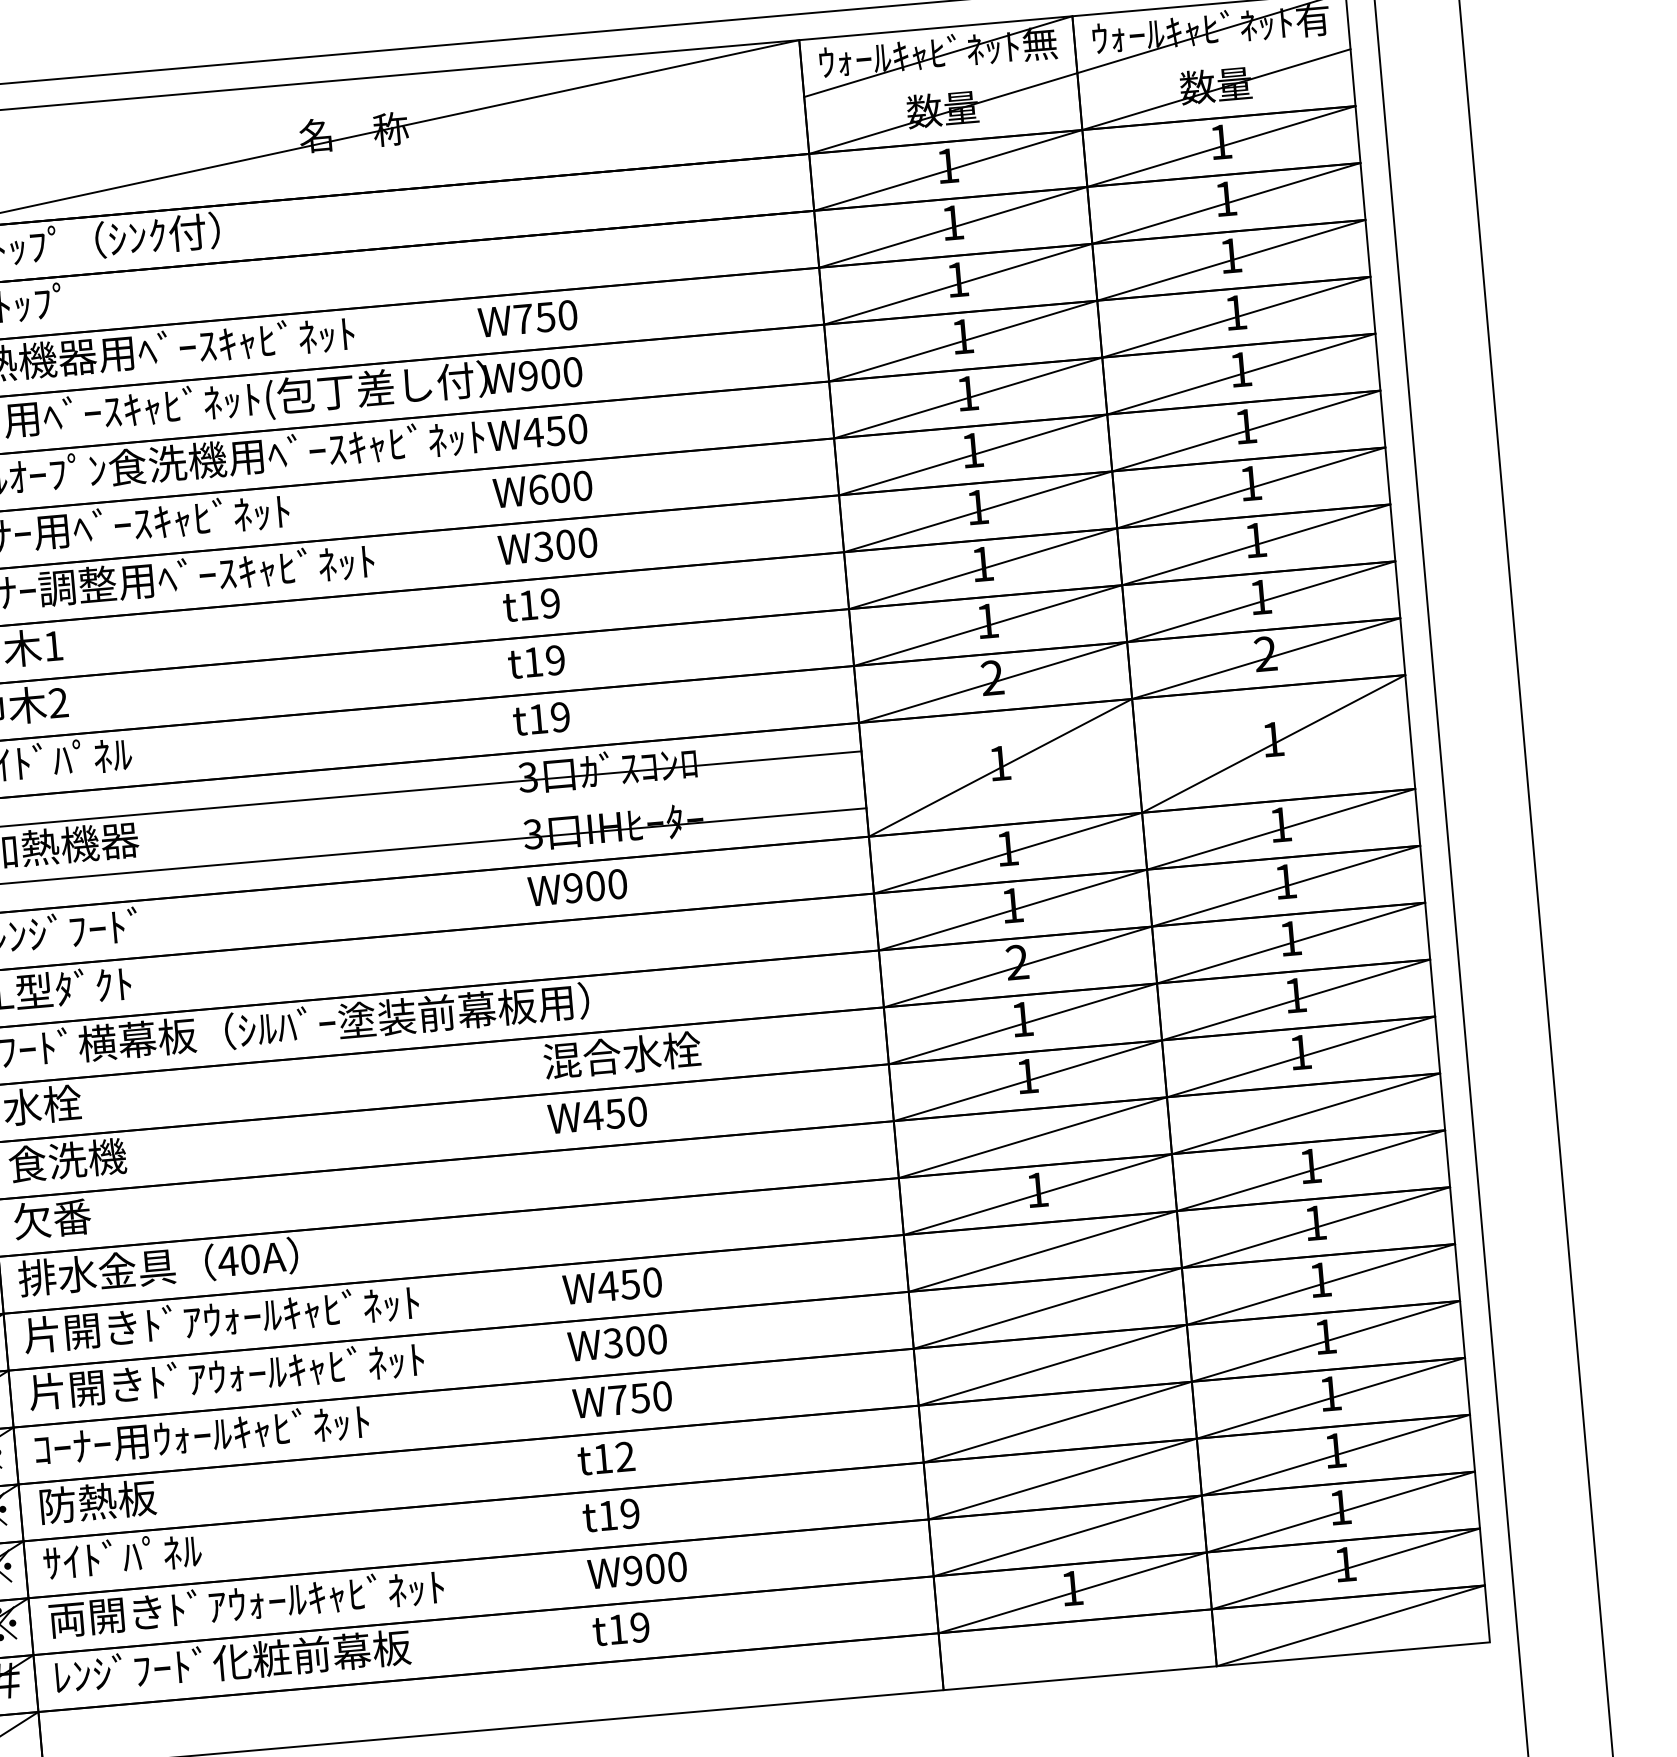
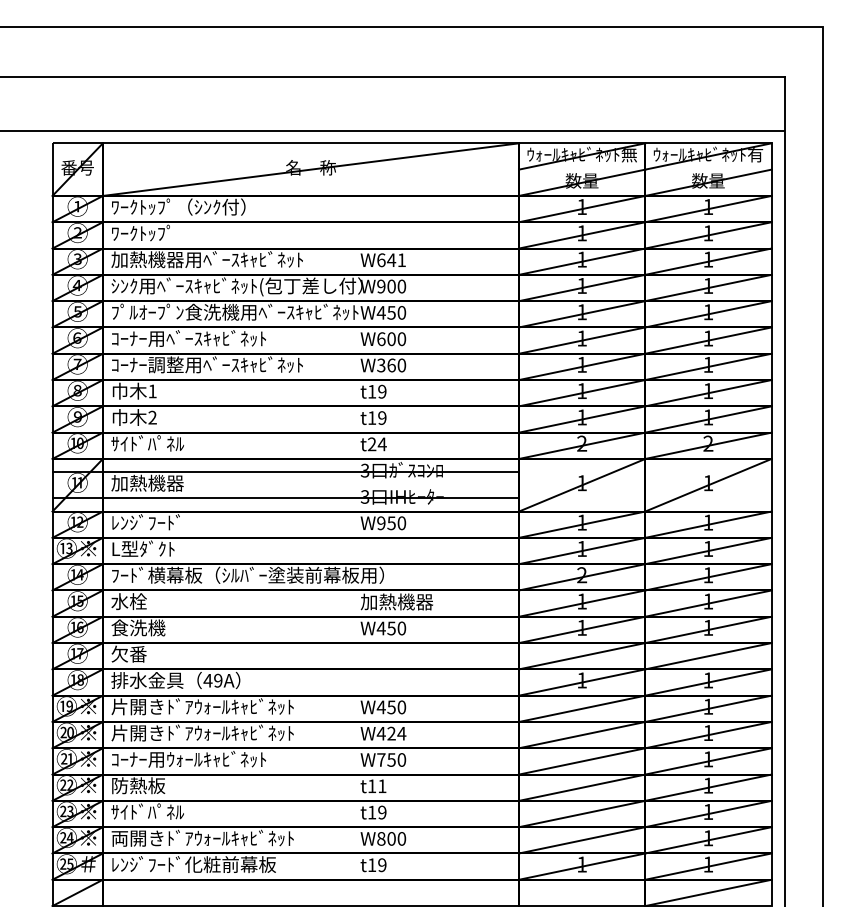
text: (545, 317) -> (391, 260), W750 -> W641
text: (565, 544) -> (391, 365), W300 -> W360
text: (547, 718) -> (376, 444), t19 -> t24
text: (595, 886) -> (391, 523), W900 -> W950
text: (620, 1054) -> (396, 601), 混合水栓 -> 加熱機器
text: (250, 1259) -> (218, 680), 40A -> 49A
text: (635, 1340) -> (391, 733), W300 -> W424
text: (625, 1455) -> (382, 785), t12 -> t11
text: (633, 1569) -> (381, 838), W900 -> W800

